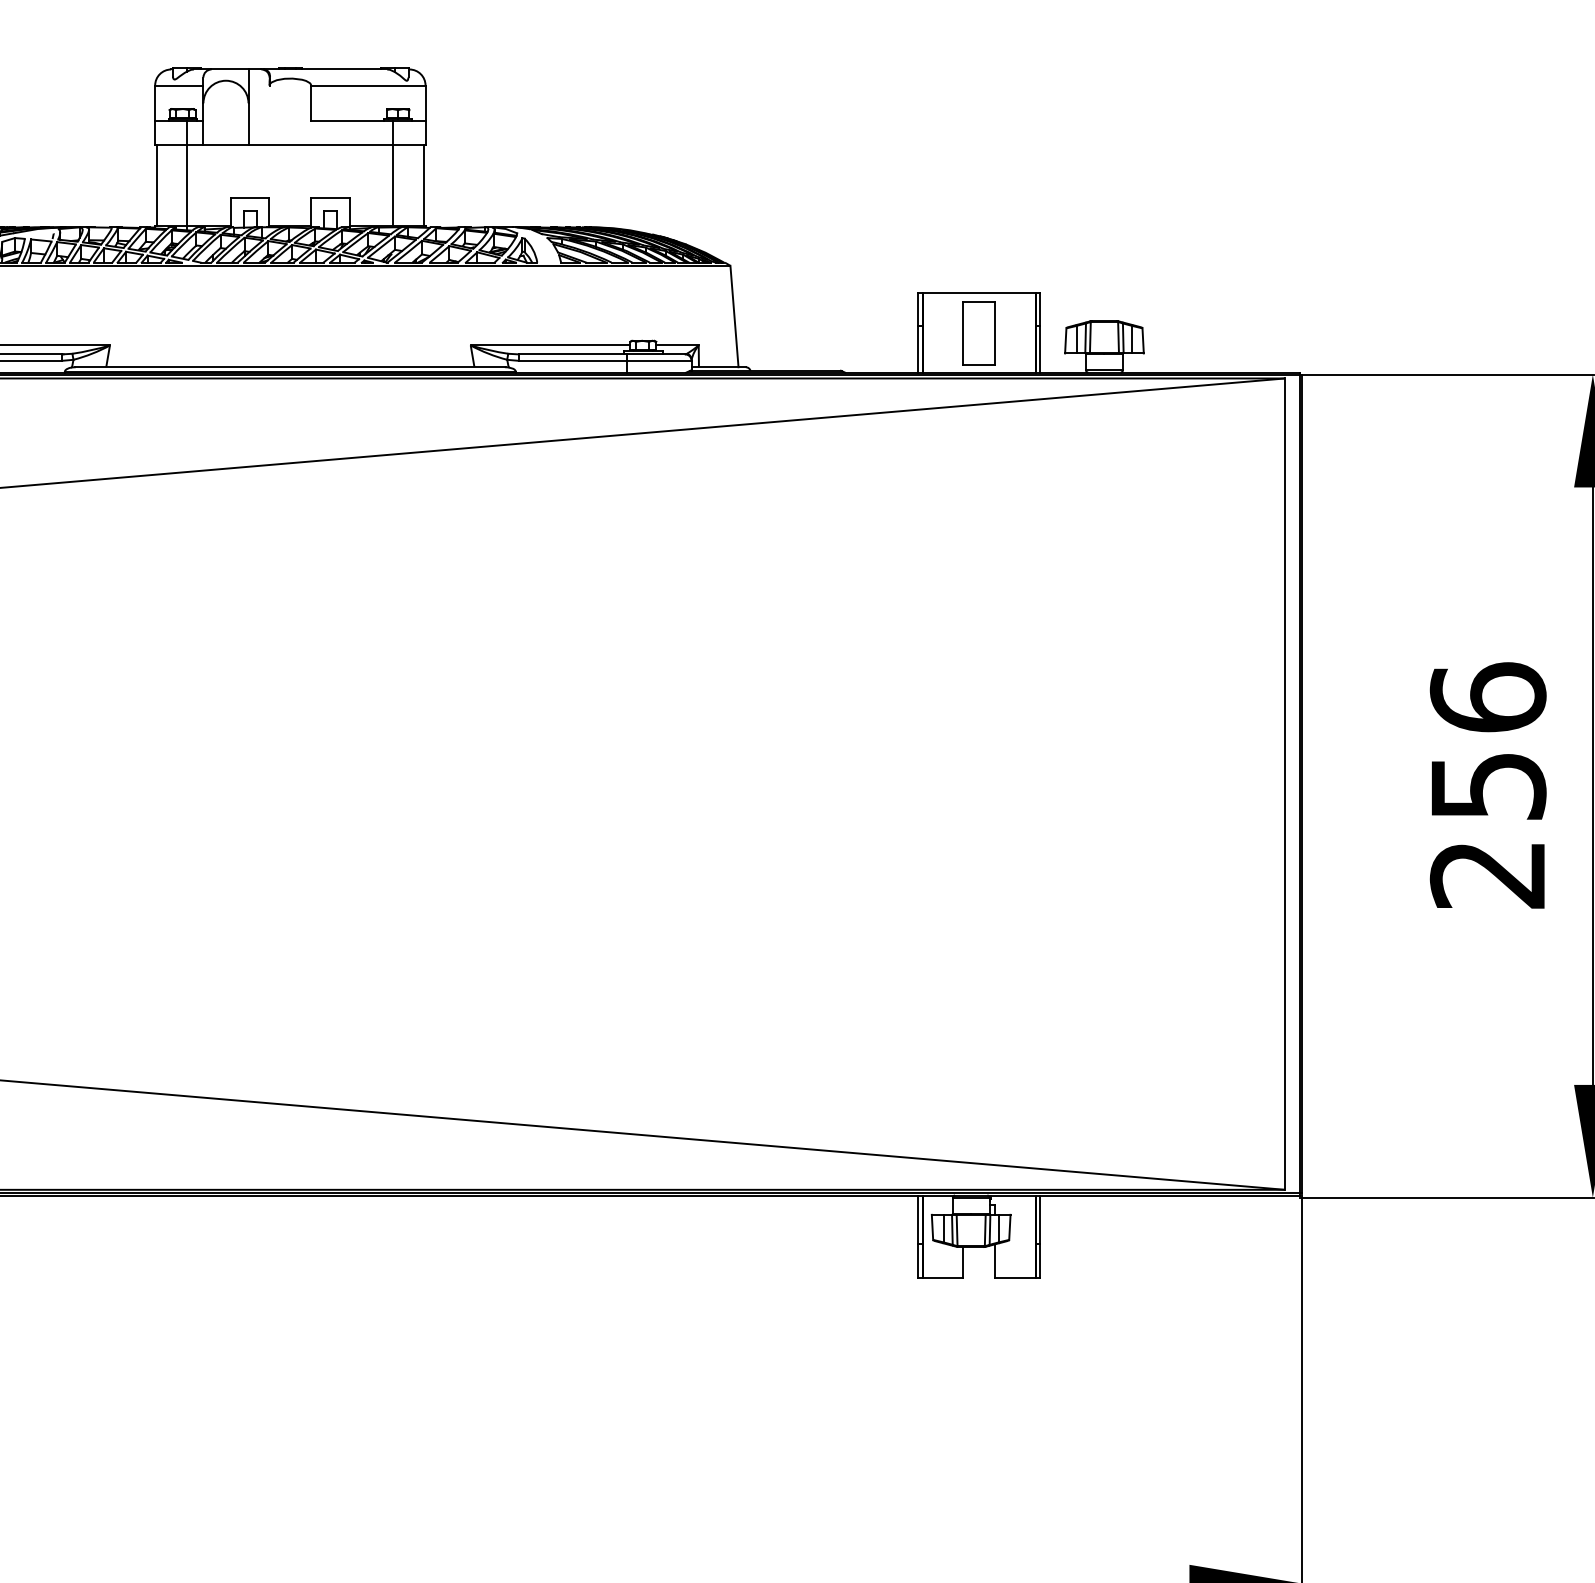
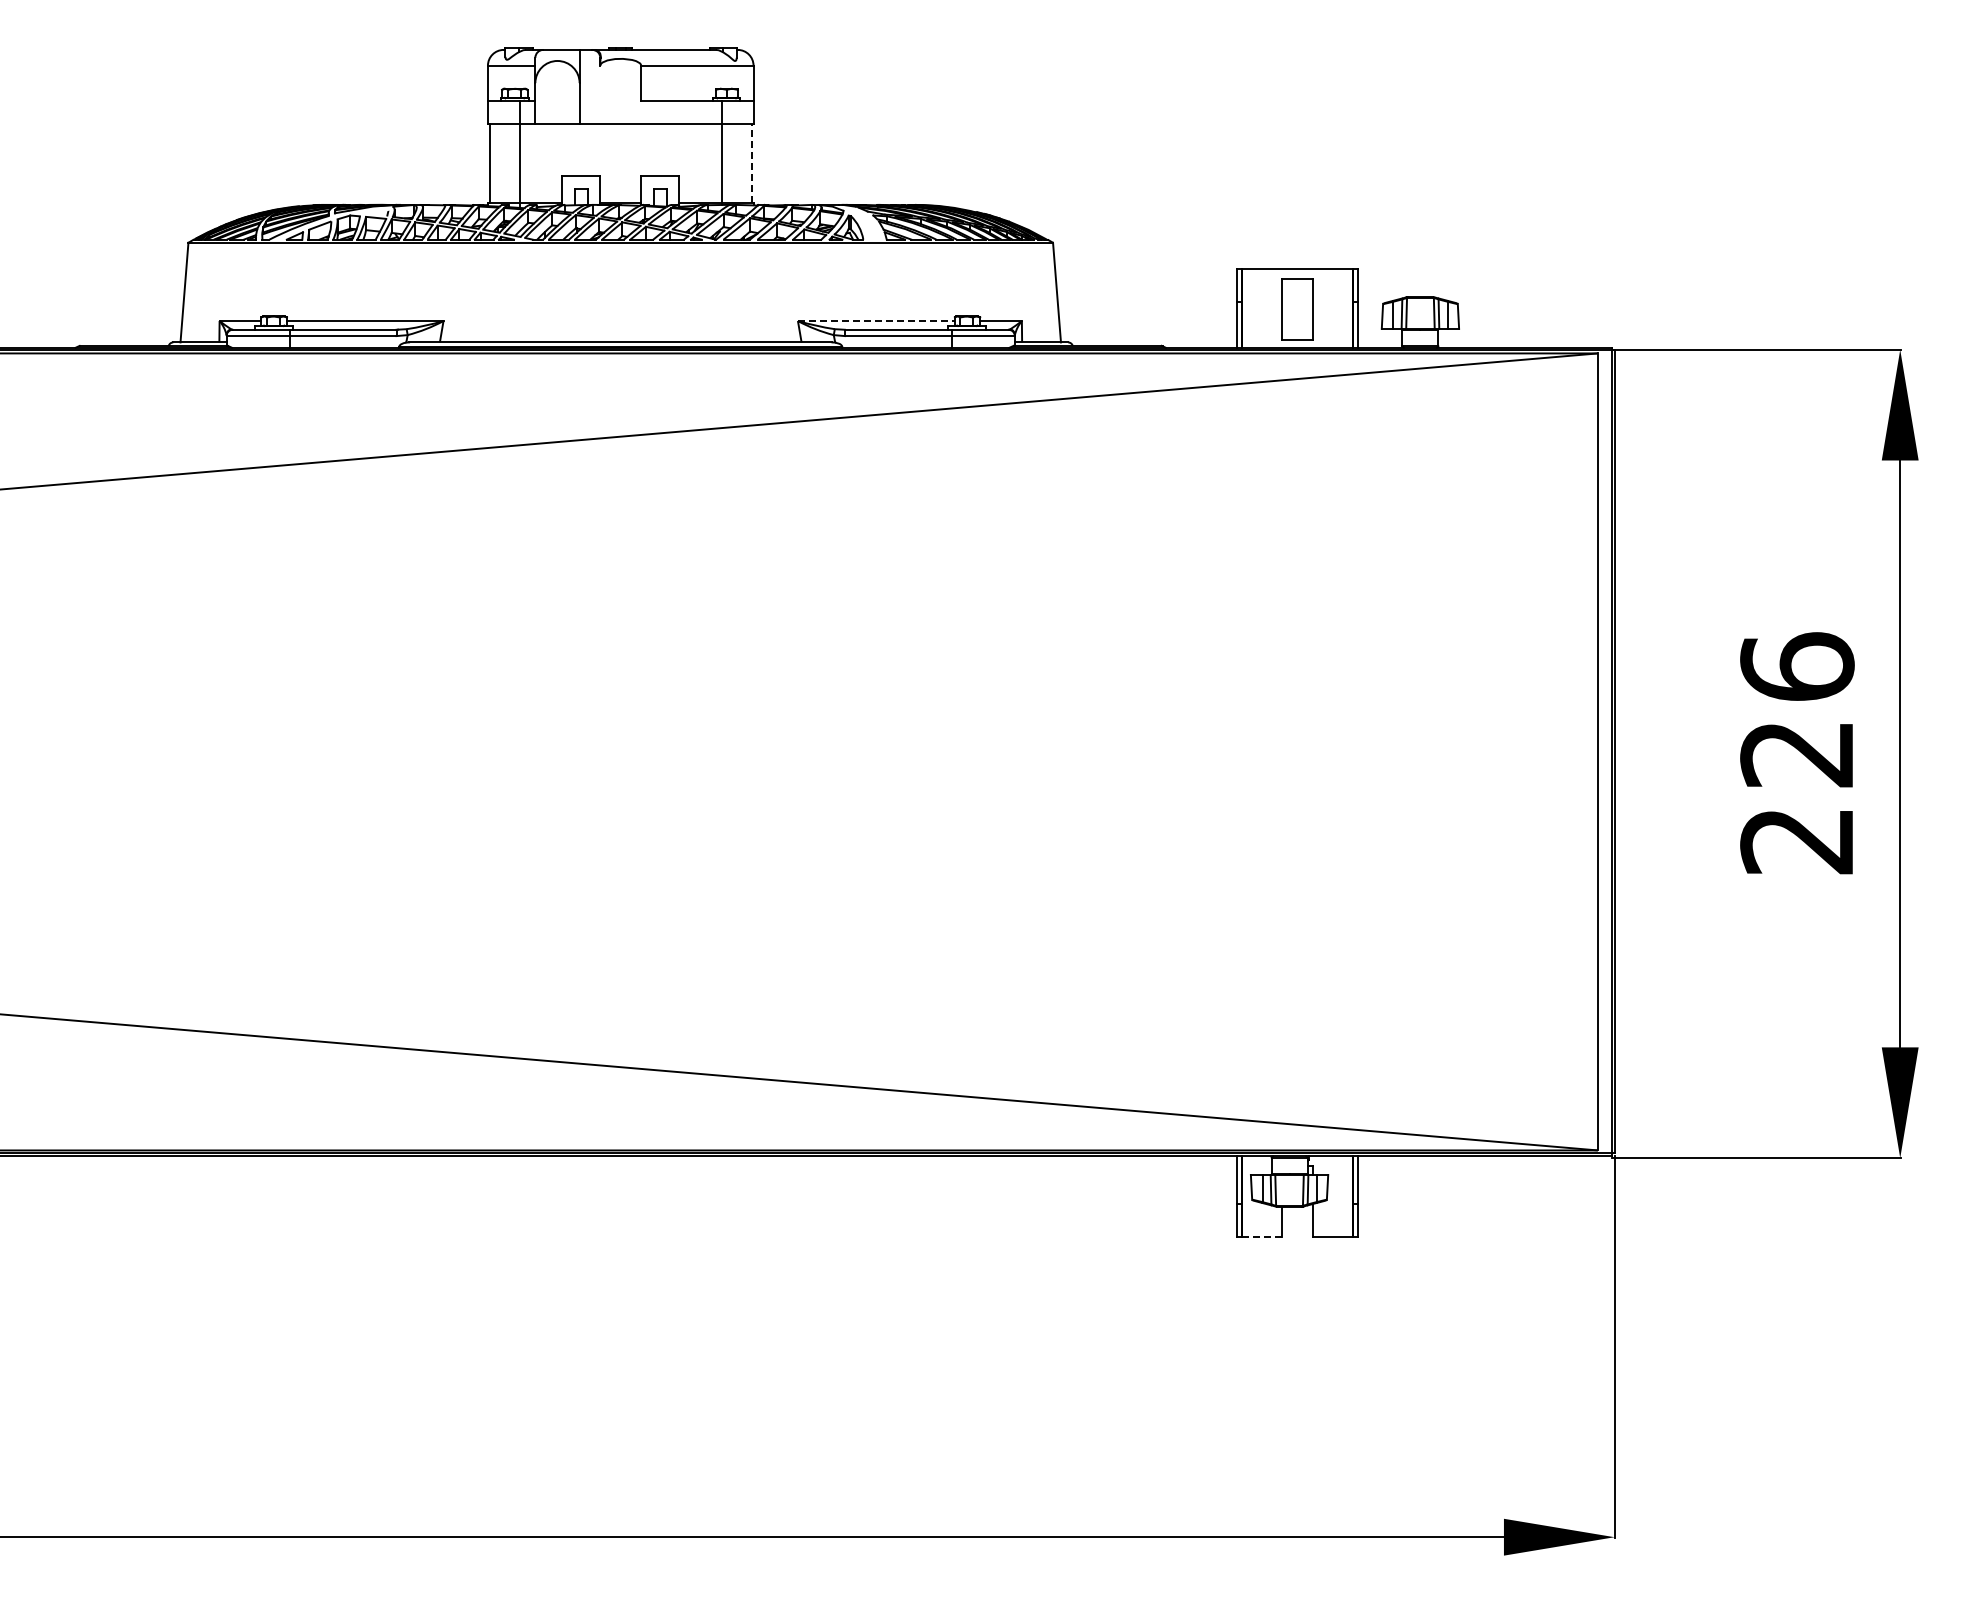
line: (423, 185) -> (751, 163), solid -> dashed
line: (550, 345) -> (876, 321), solid -> dashed
text: (1488, 786) -> (1797, 754), 256 -> 226
line: (942, 1277) -> (1261, 1236), solid -> dashed

